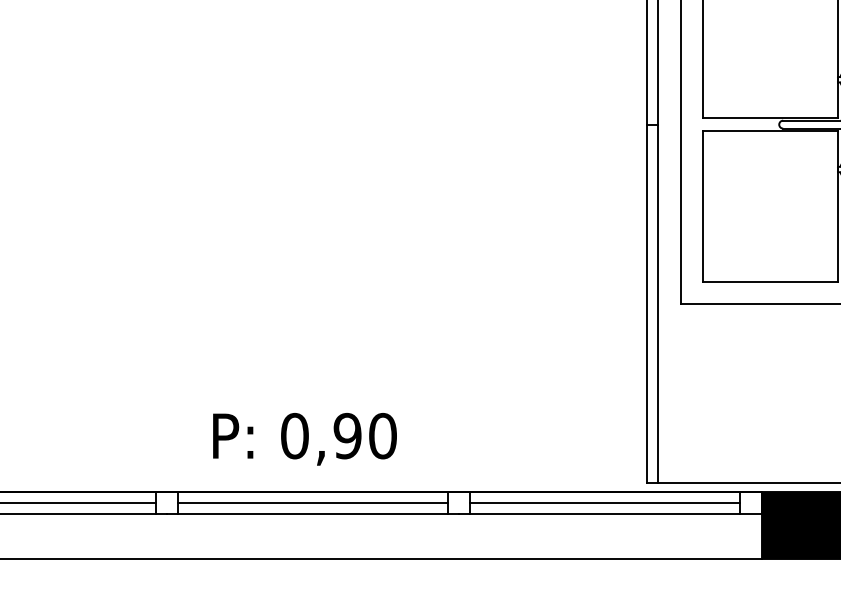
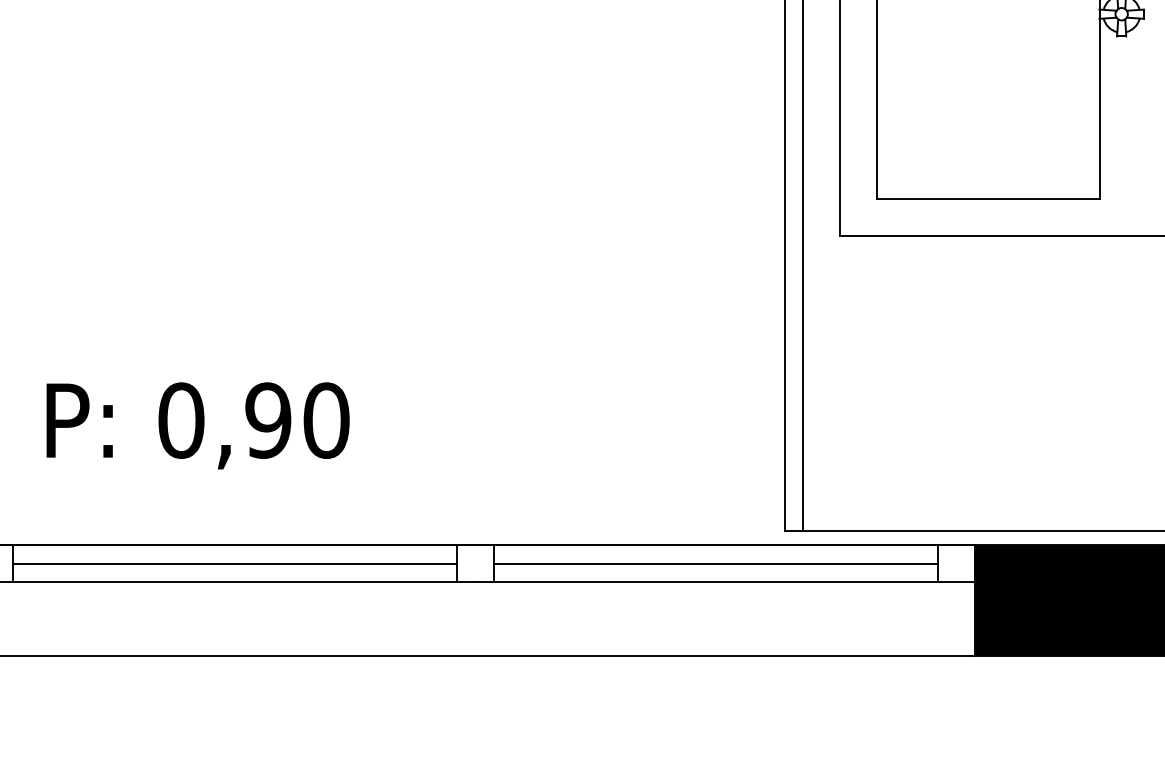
text: (304, 439) -> (197, 426), moved

